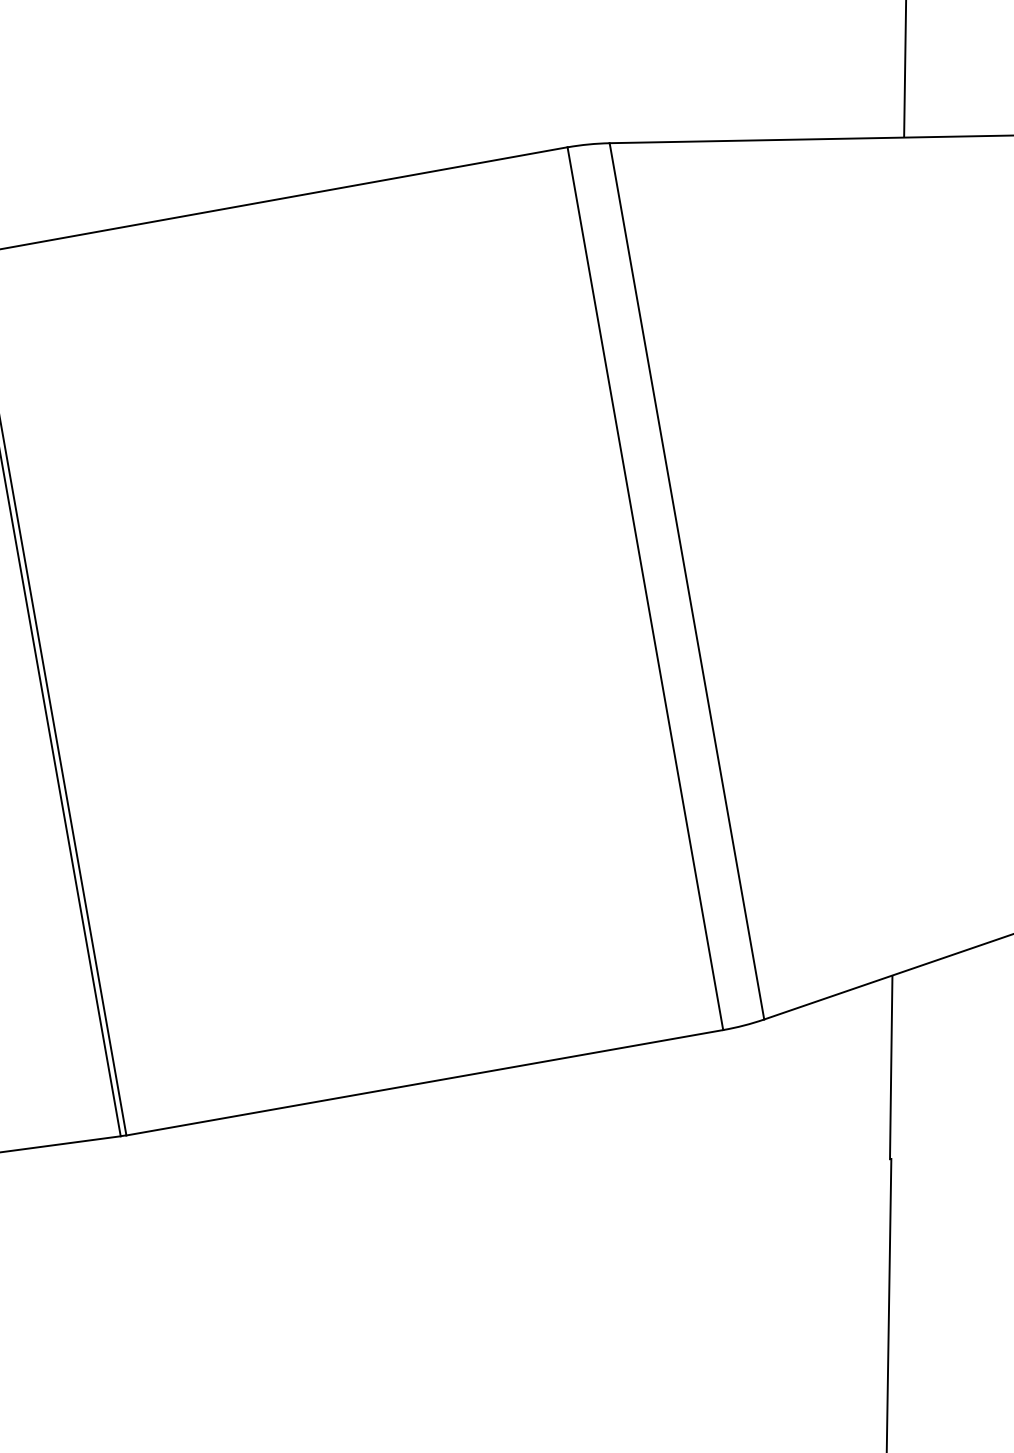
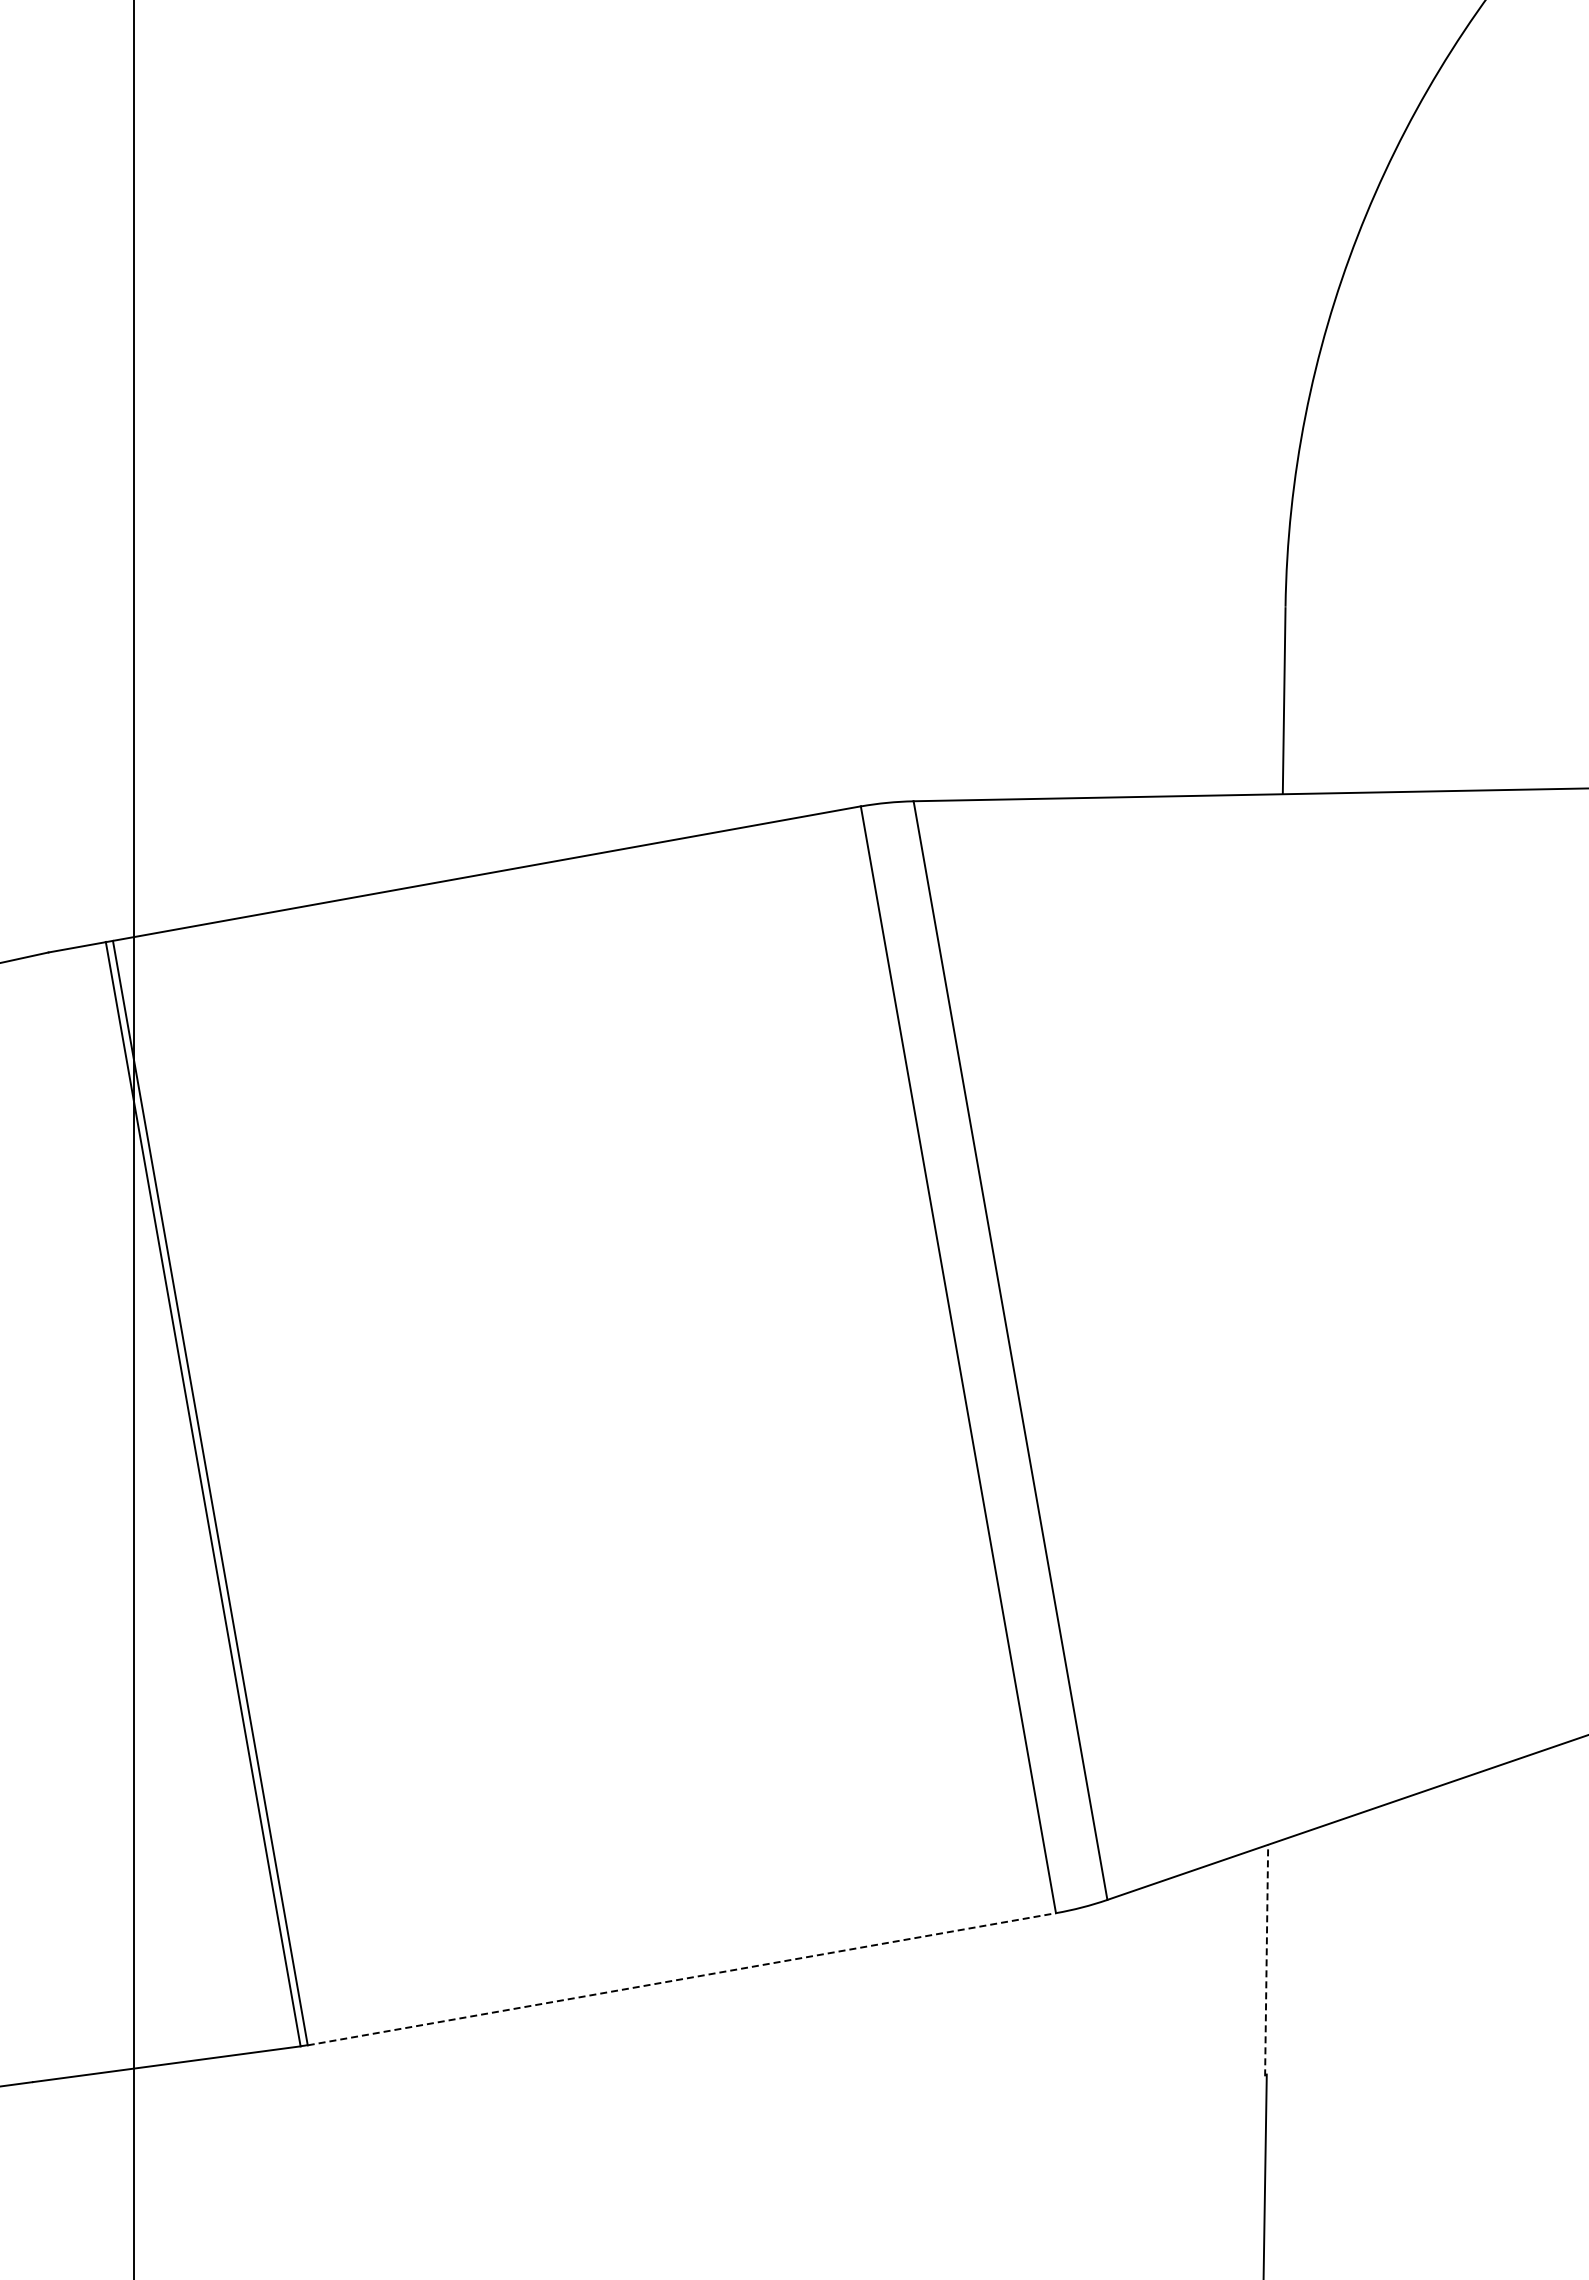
line: (891, 1067) -> (1266, 1960), solid -> dashed
line: (424, 1082) -> (681, 1979), solid -> dashed

